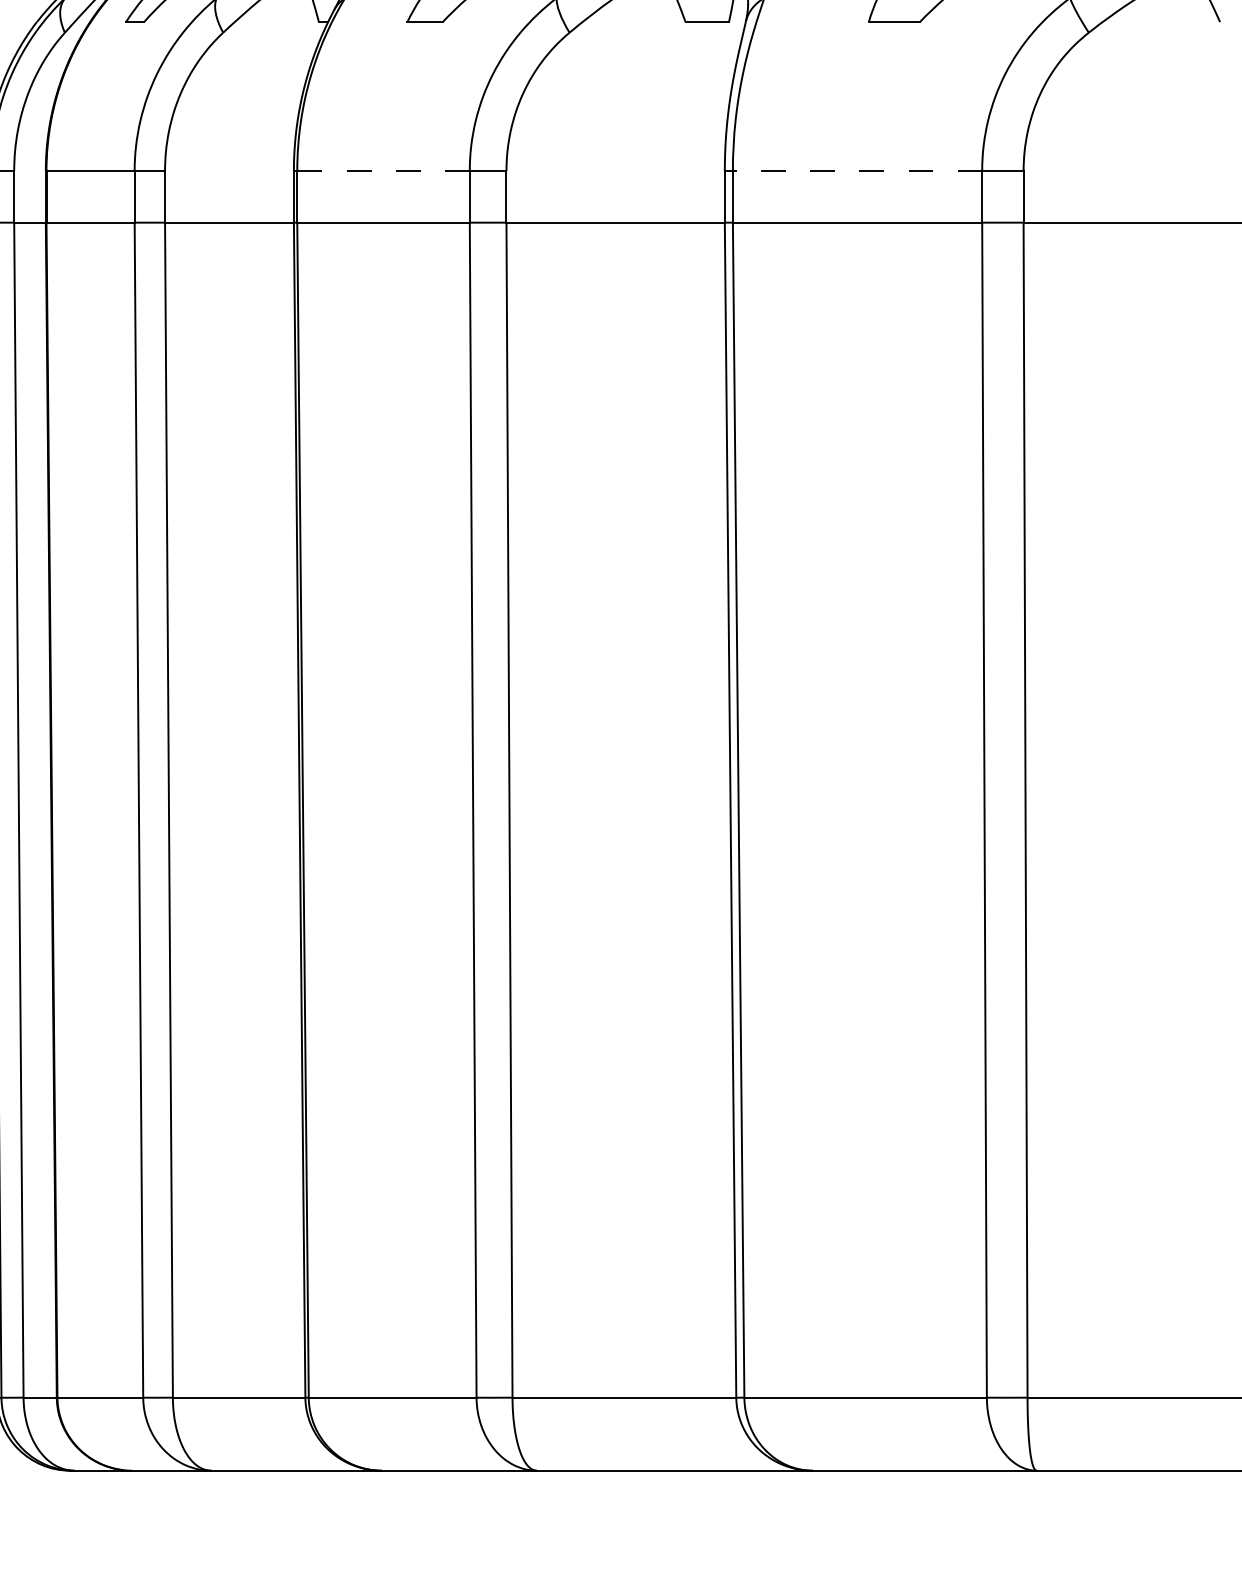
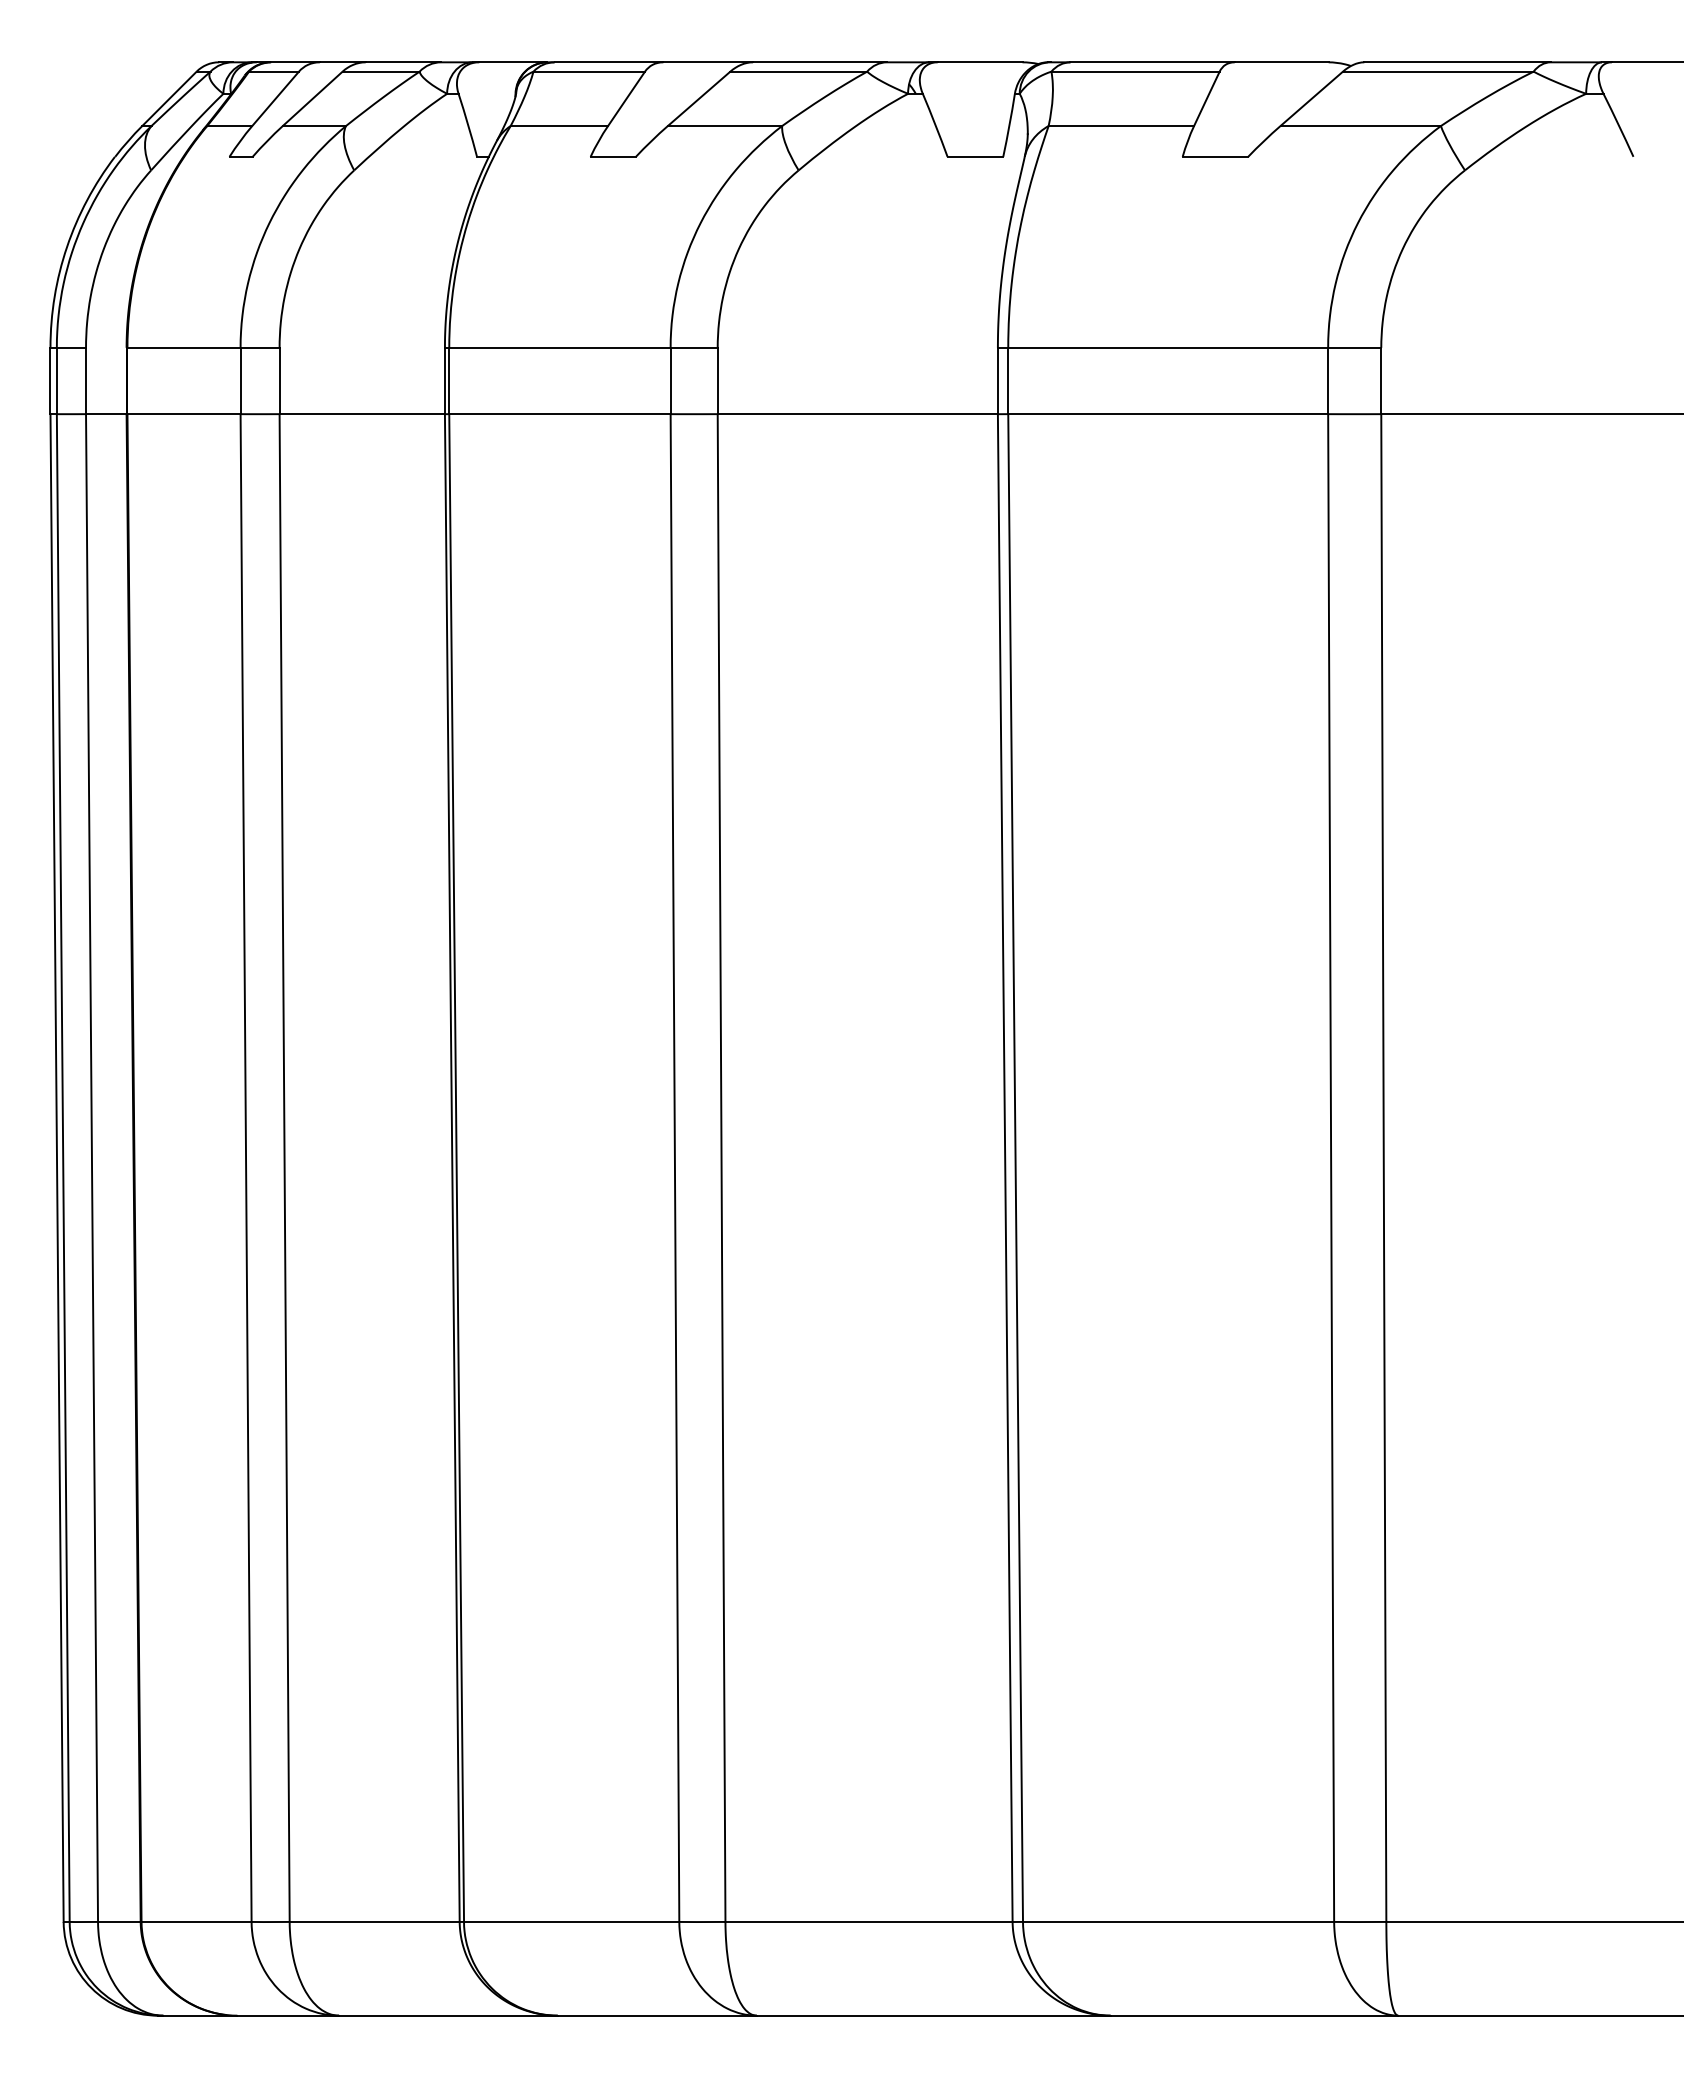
line: (383, 170) -> (559, 347), dashed -> solid
line: (857, 170) -> (1168, 347), dashed -> solid

